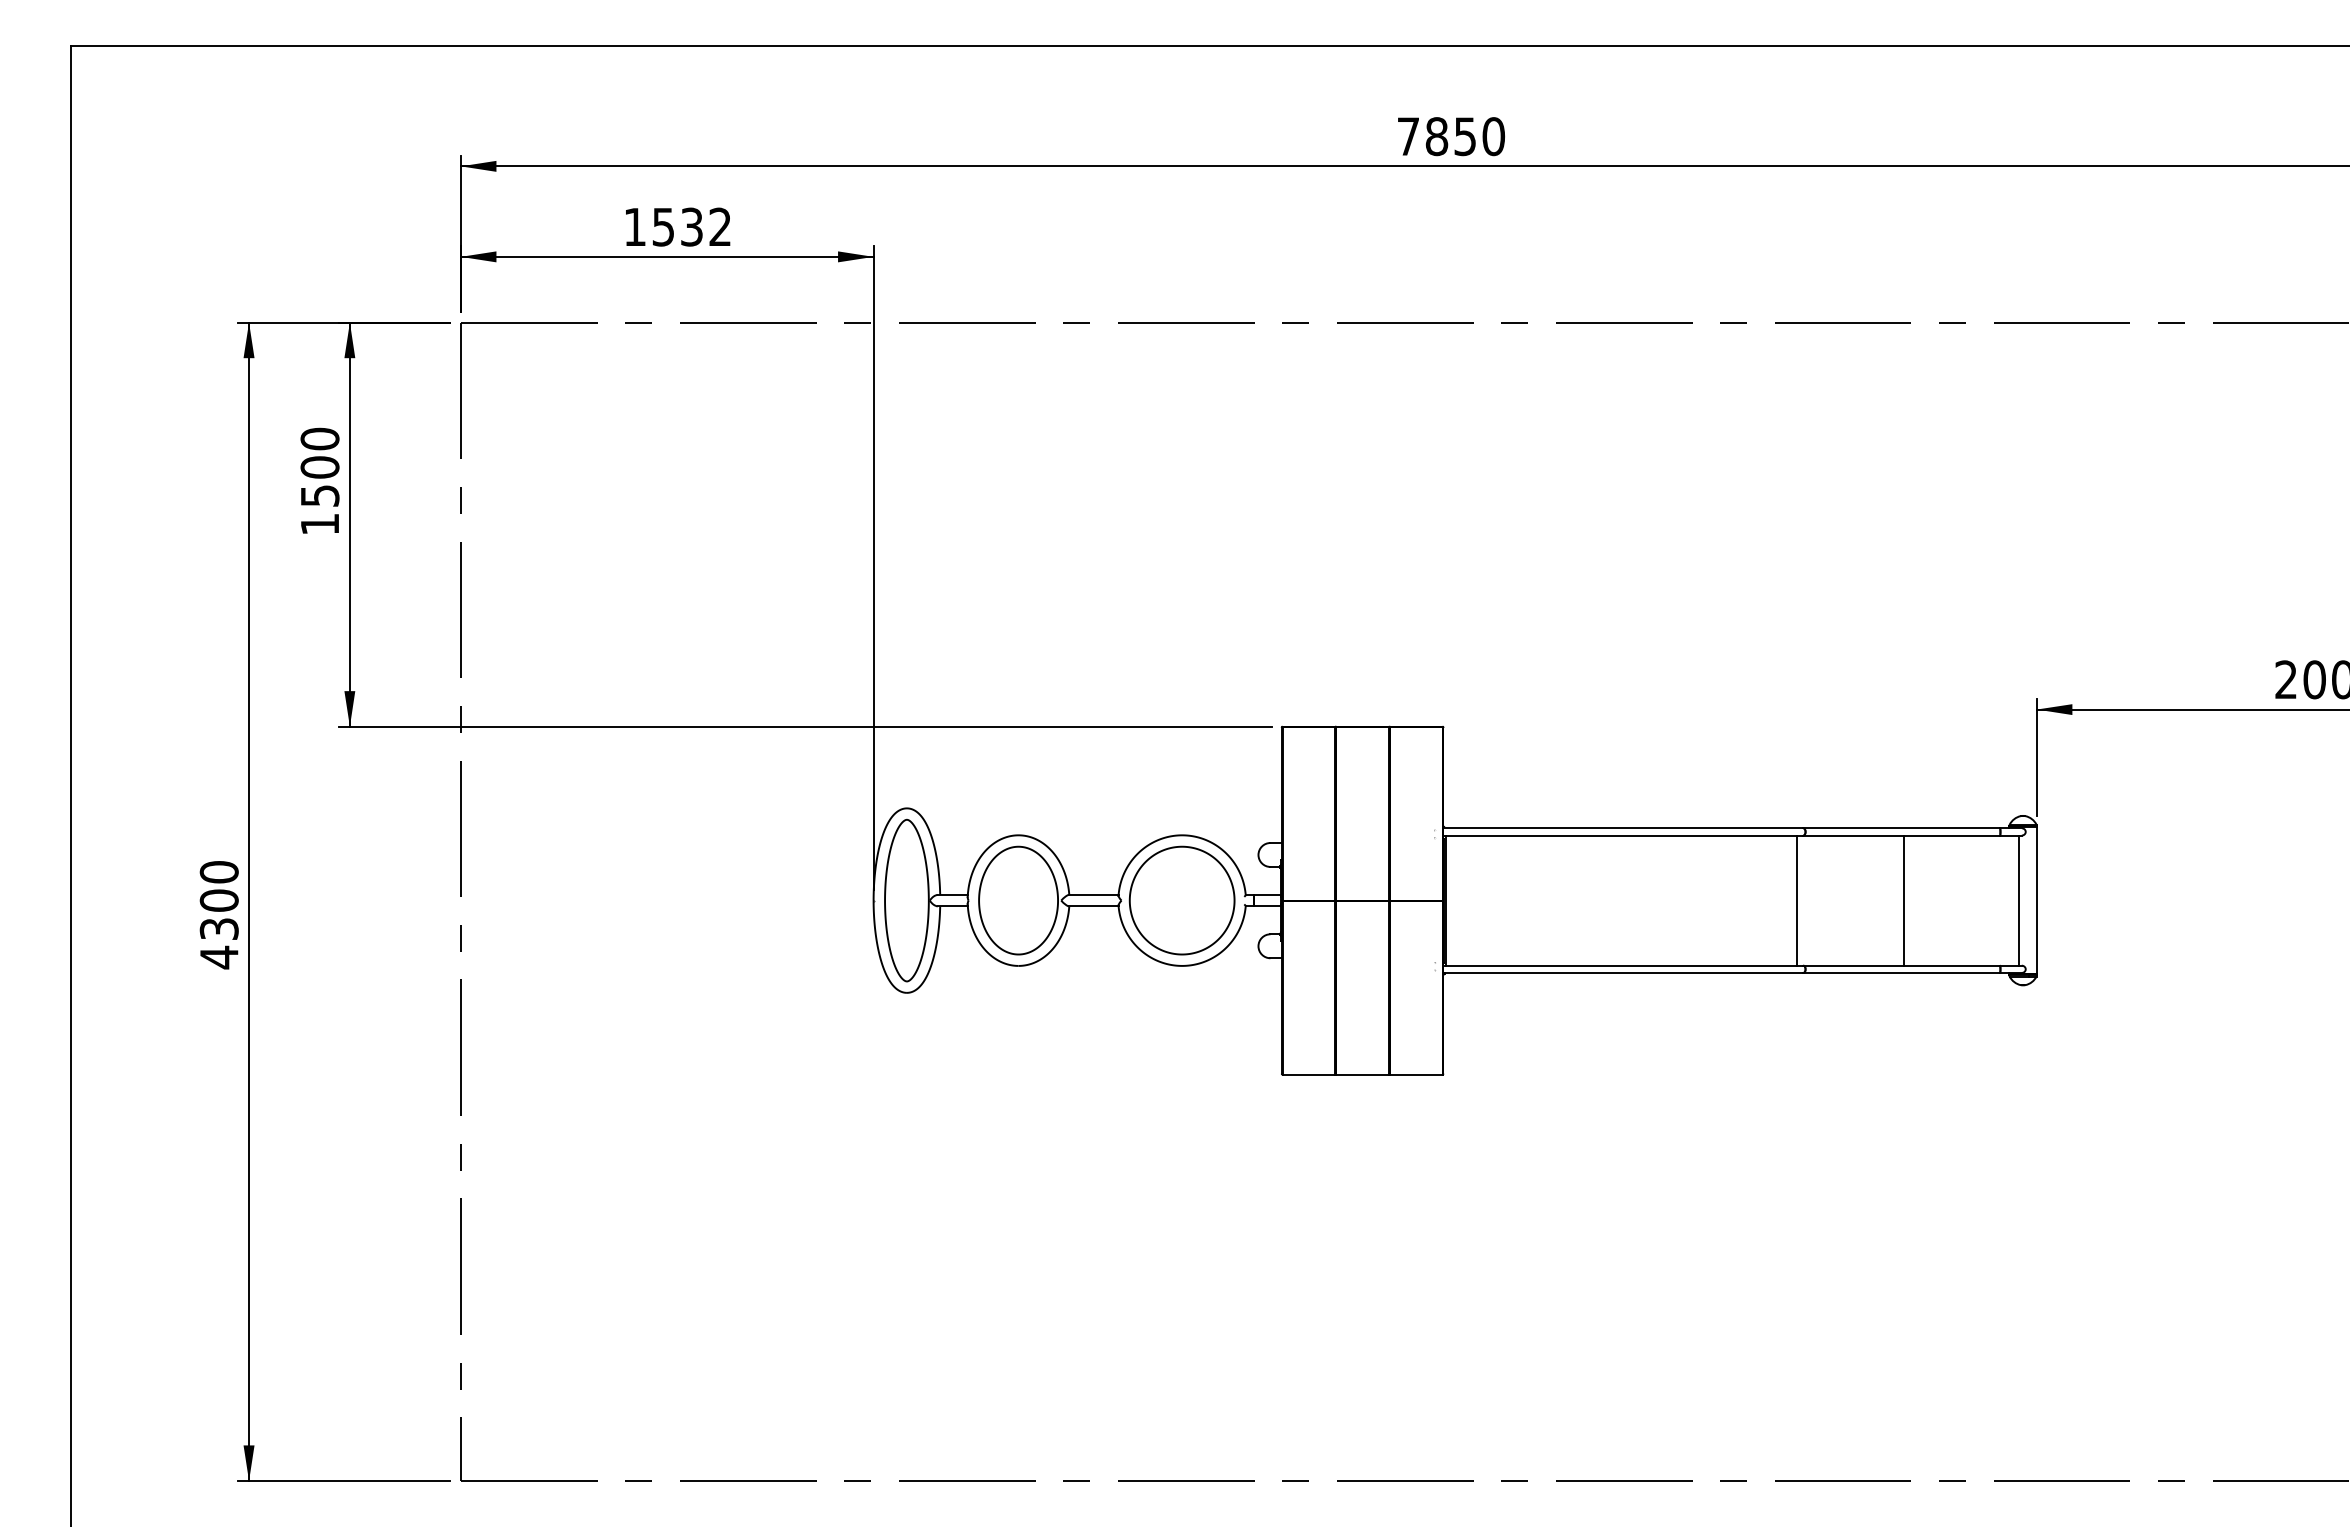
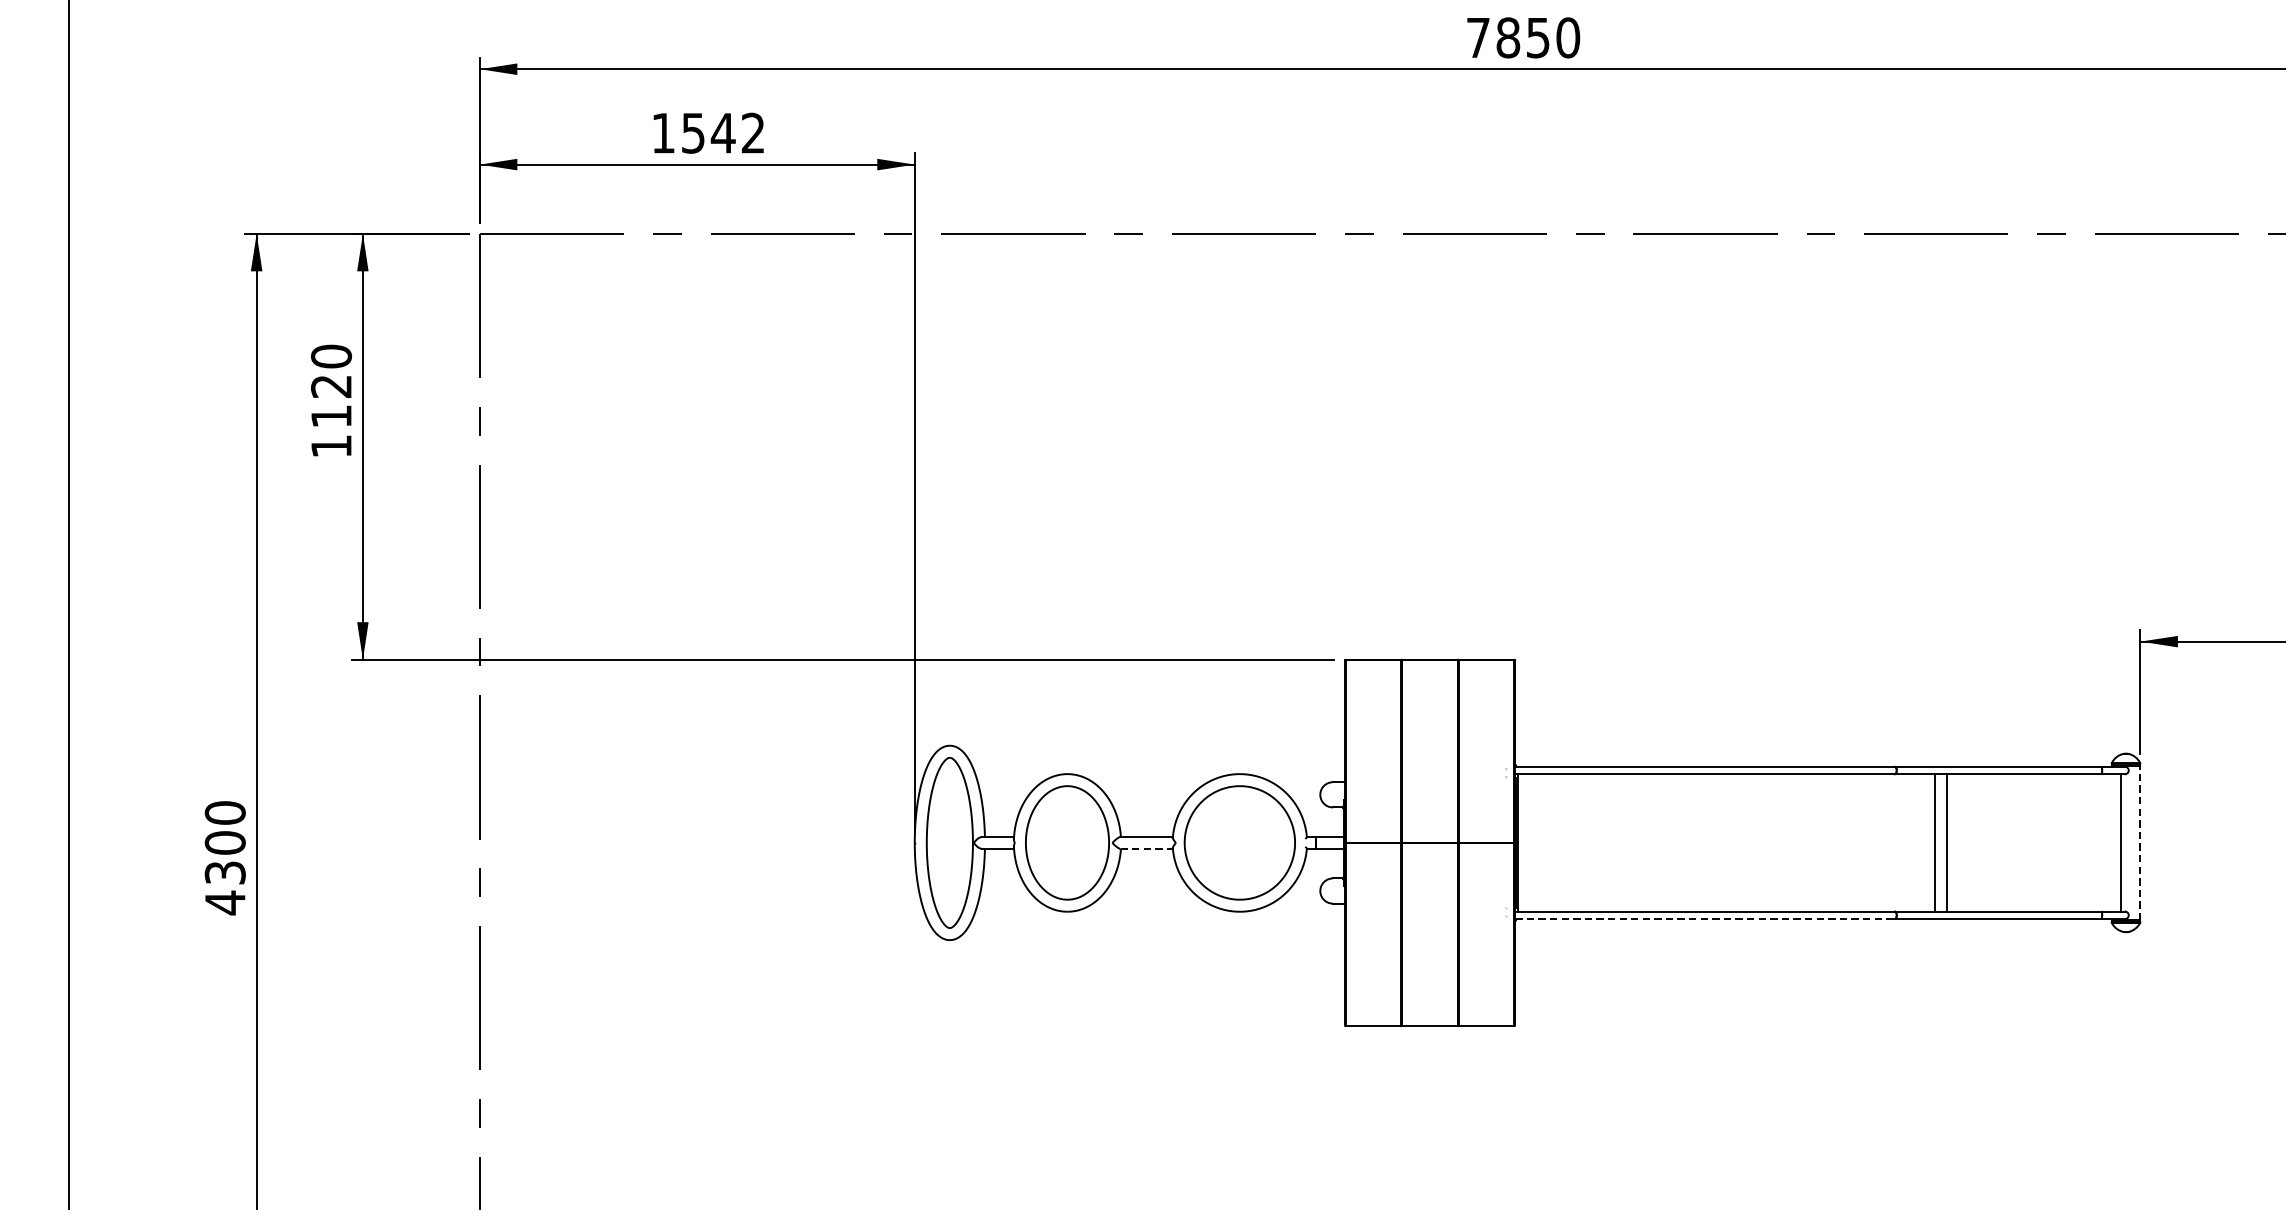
text: (691, 226) -> (722, 132), 1532 -> 1542
text: (319, 481) -> (330, 401), 1500 -> 1120
line: (1796, 900) -> (1947, 842), moved
line: (1904, 900) -> (1934, 842), moved
line: (2036, 900) -> (2140, 842), solid -> dashed
line: (1093, 906) -> (1146, 849), solid -> dashed
line: (1623, 972) -> (1704, 918), solid -> dashed

